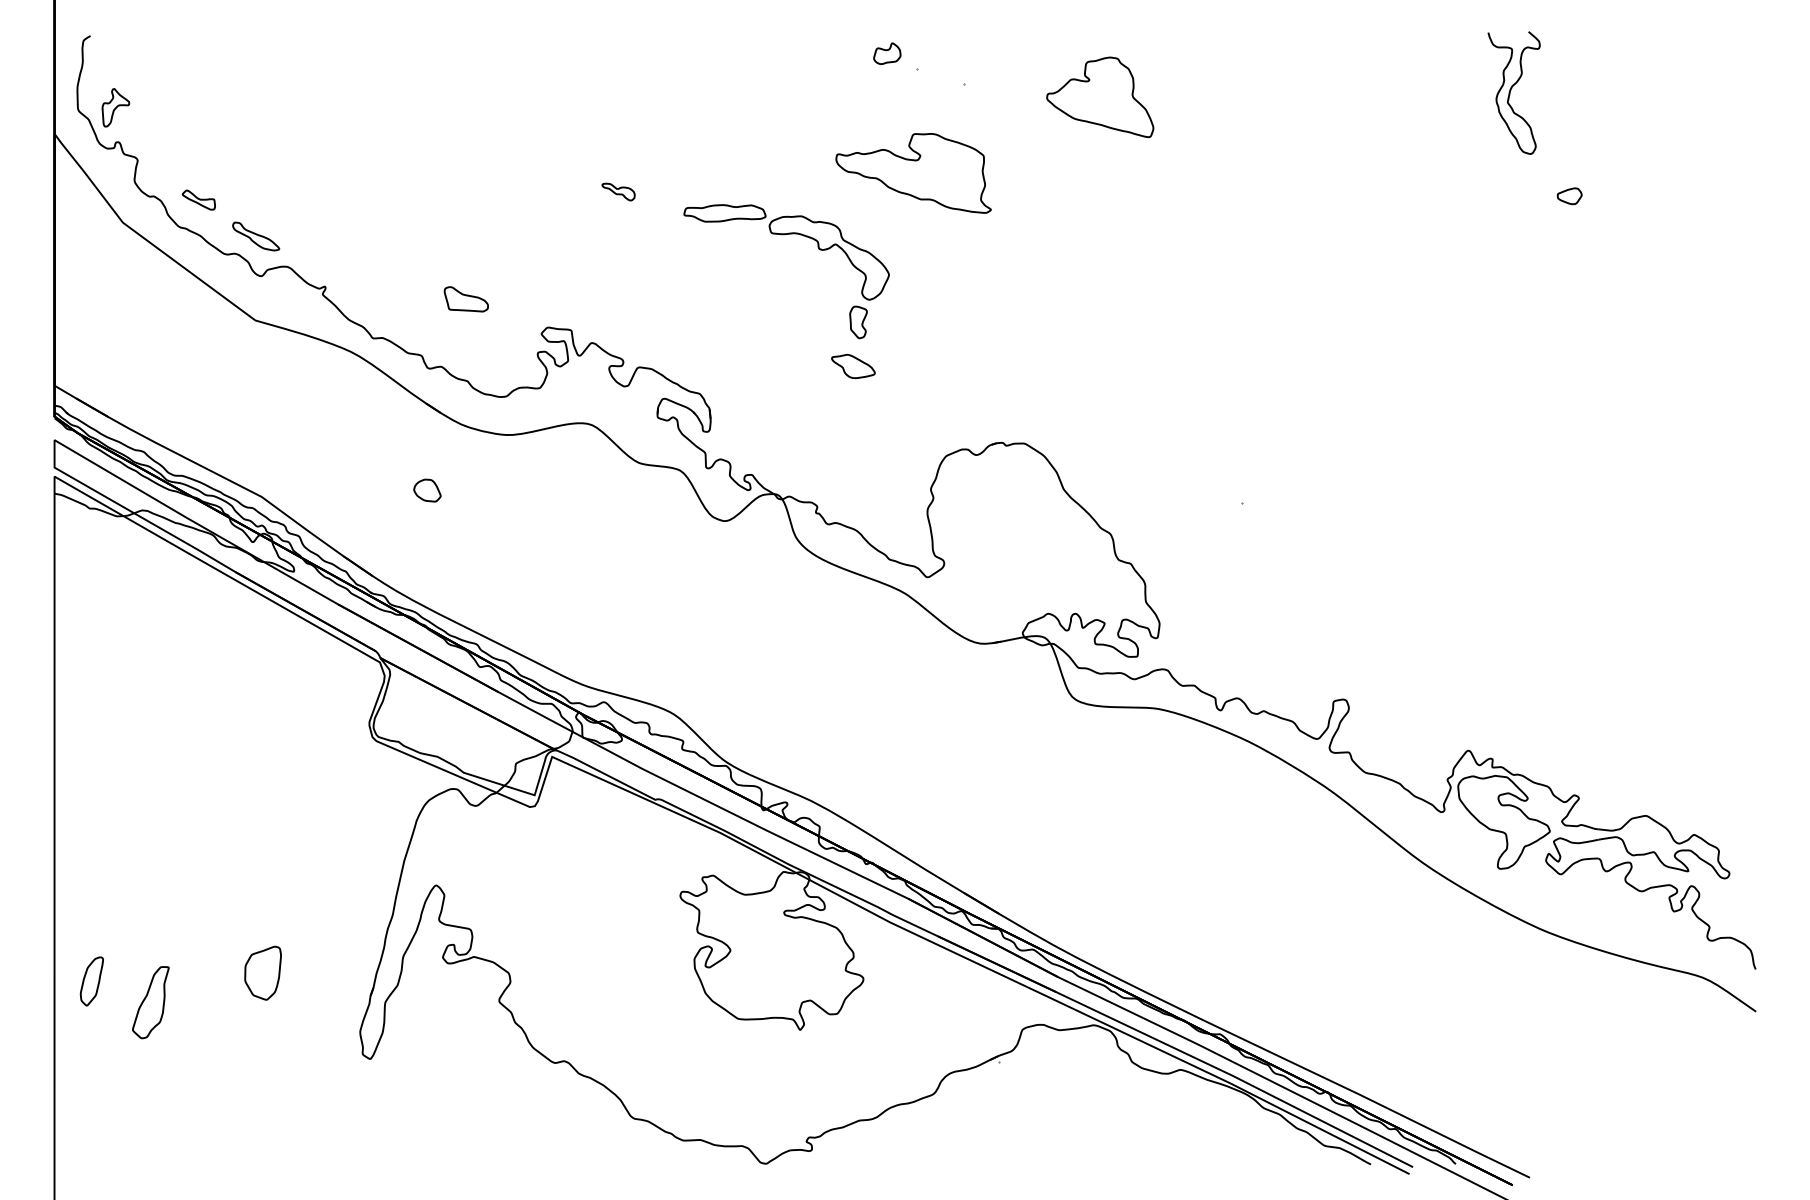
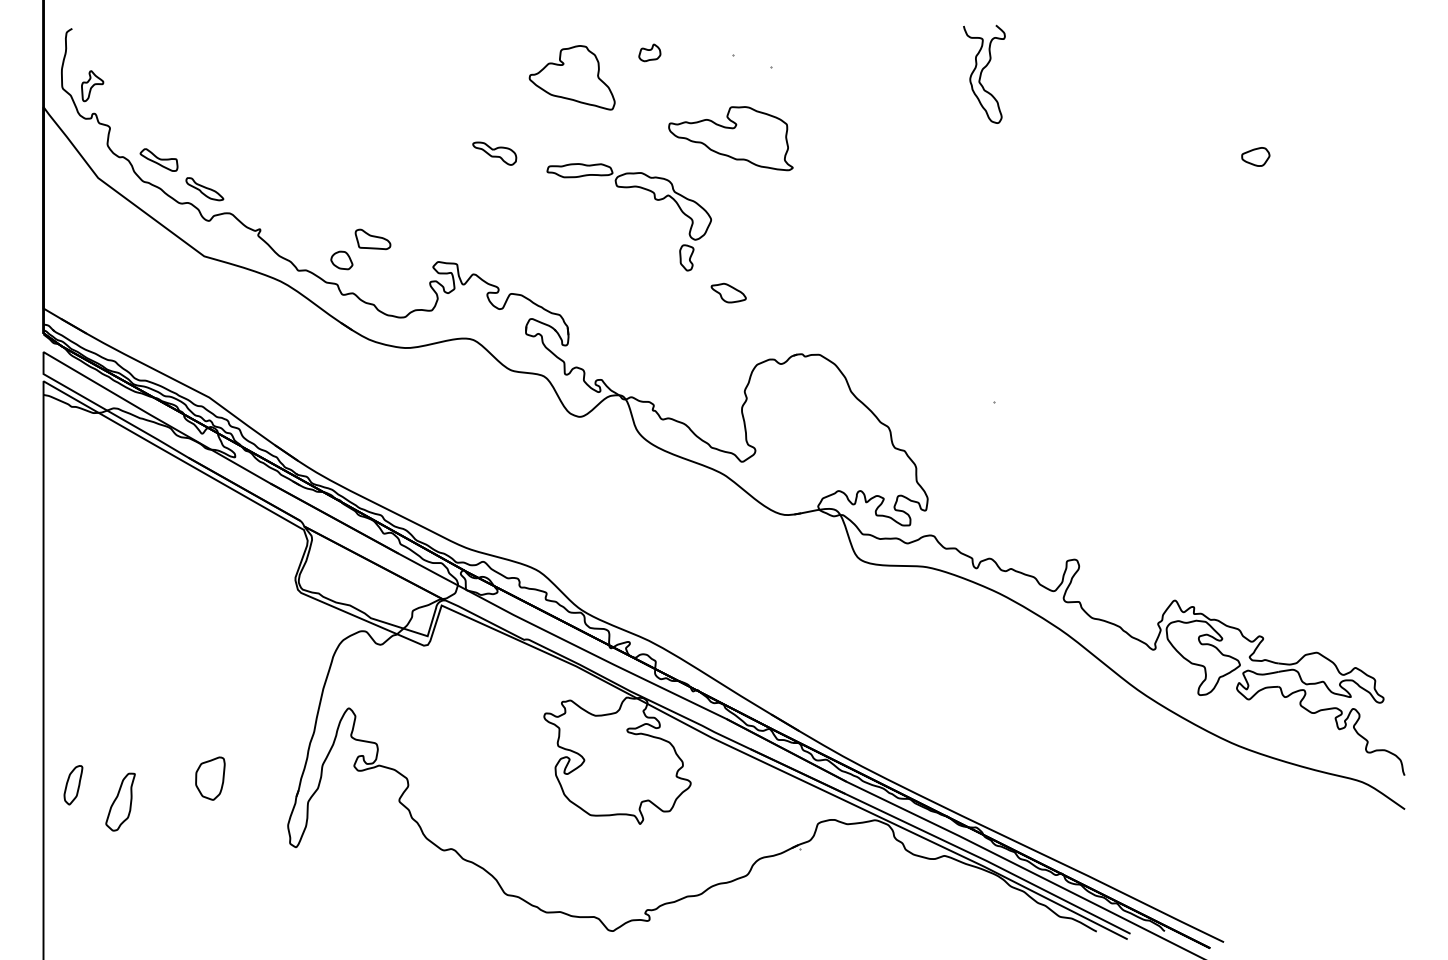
part: (886, 53) -> (649, 52), moved
curve: (1511, 90) -> (982, 72), moved
part: (1099, 96) -> (571, 77), moved
part: (618, 191) -> (494, 153), size x1.67
part: (1569, 195) -> (1255, 156), size x1.43
part: (198, 199) -> (158, 159), size x1.43
part: (853, 365) -> (728, 292), moved
part: (426, 490) -> (341, 260), moved

